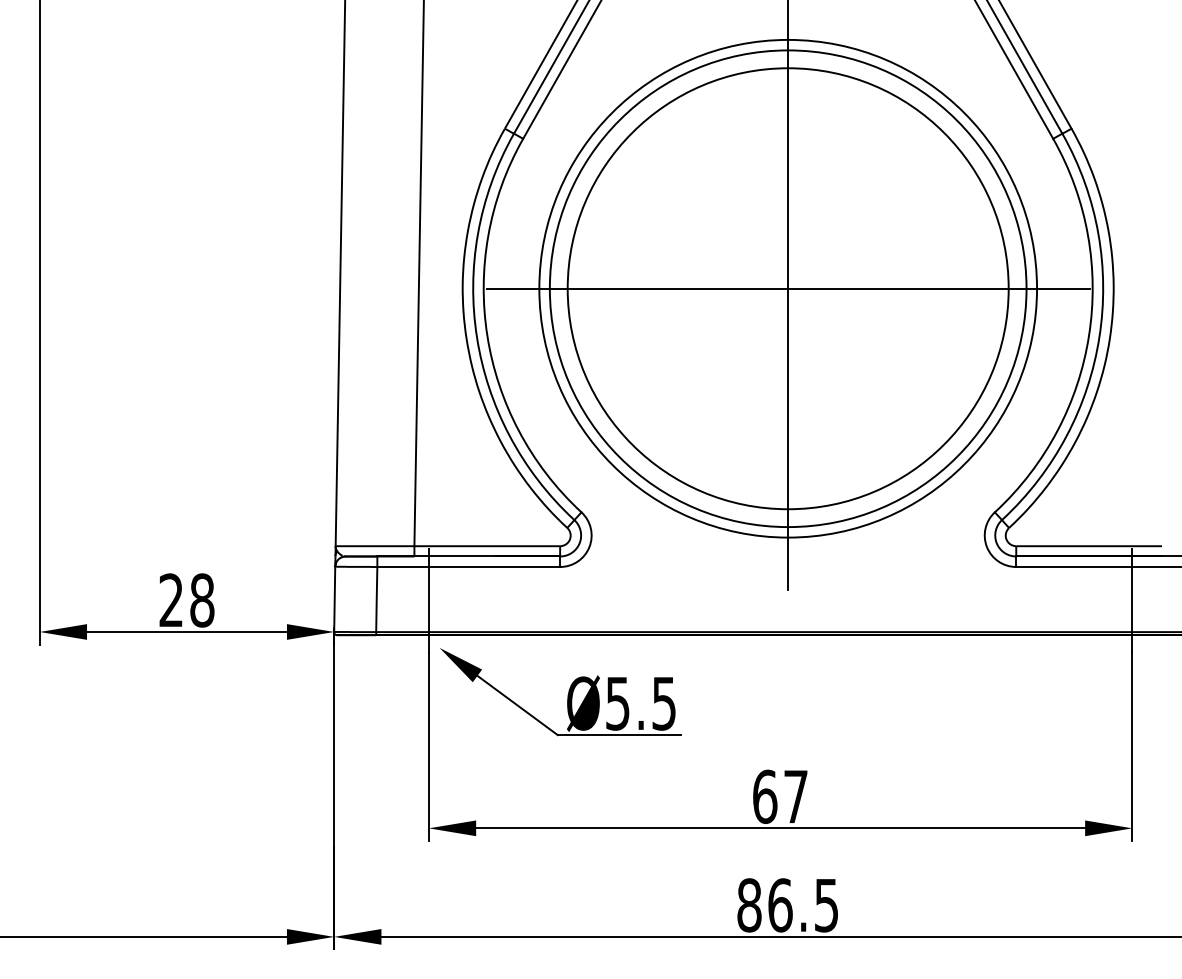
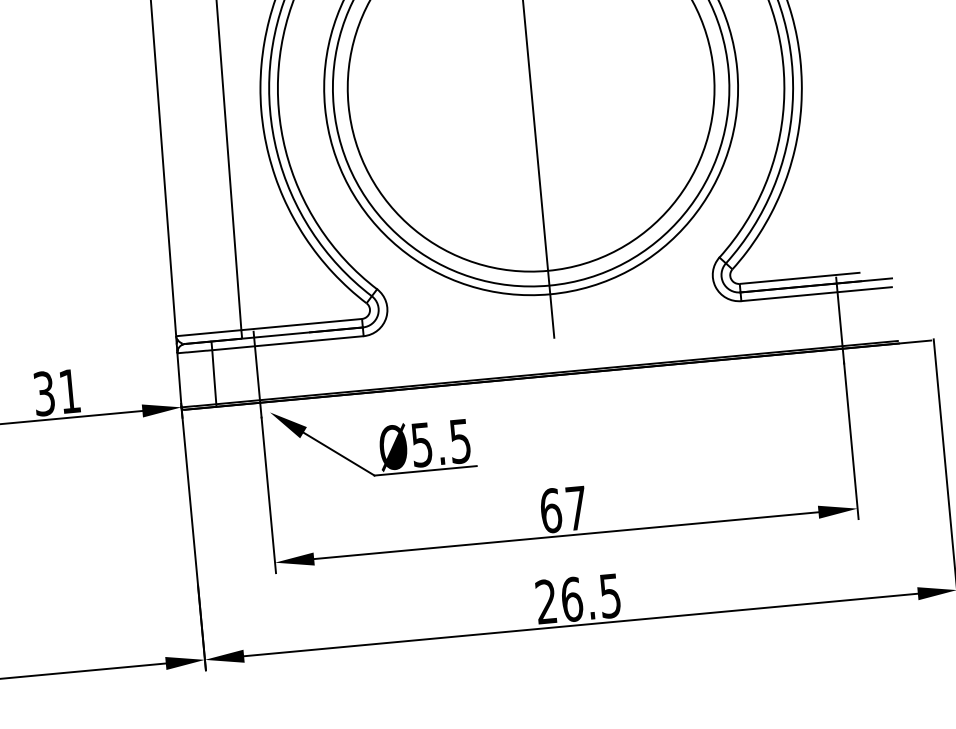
line: (787, 288) -> (530, 88), removed
text: (186, 600) -> (56, 392), 28 -> 31
text: (749, 905) -> (546, 601), 86.5 -> 26.5

